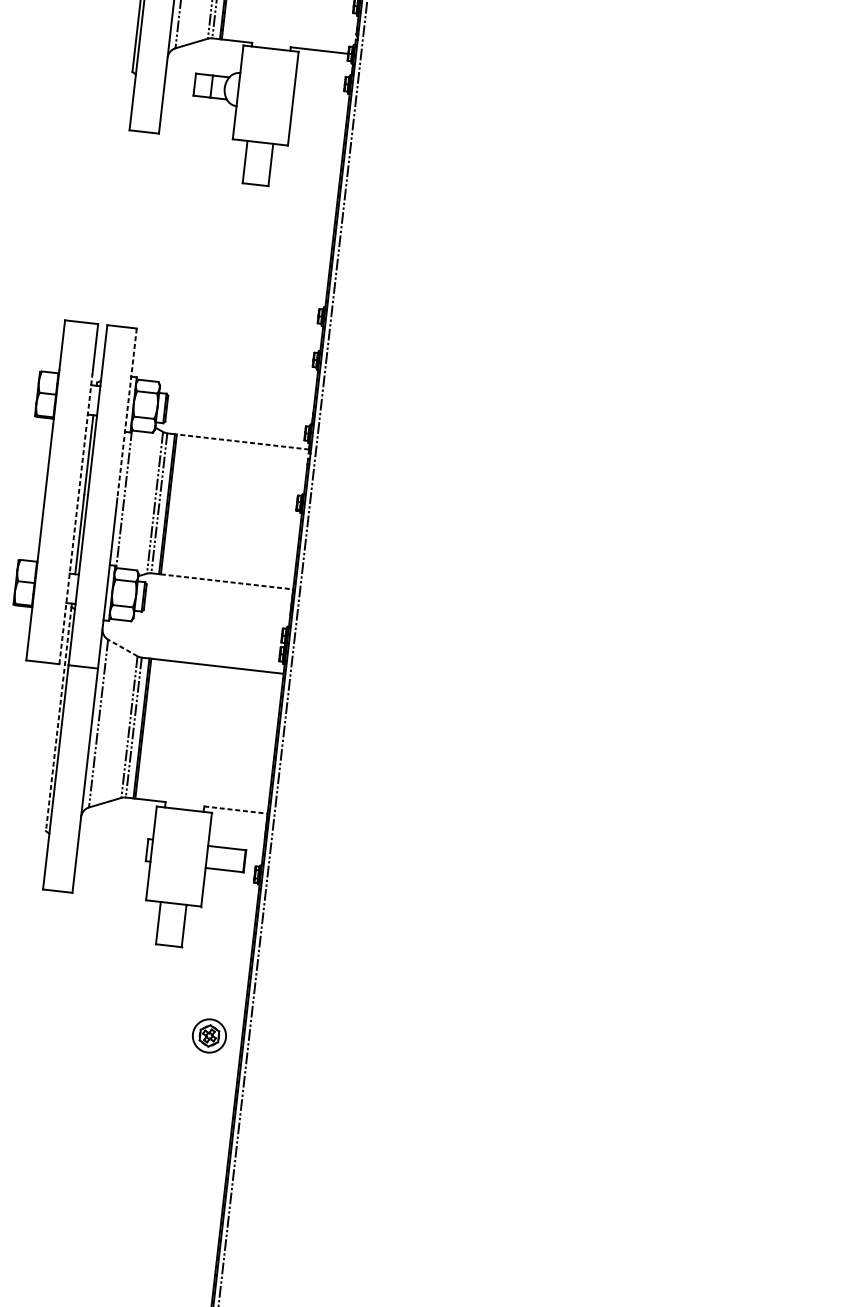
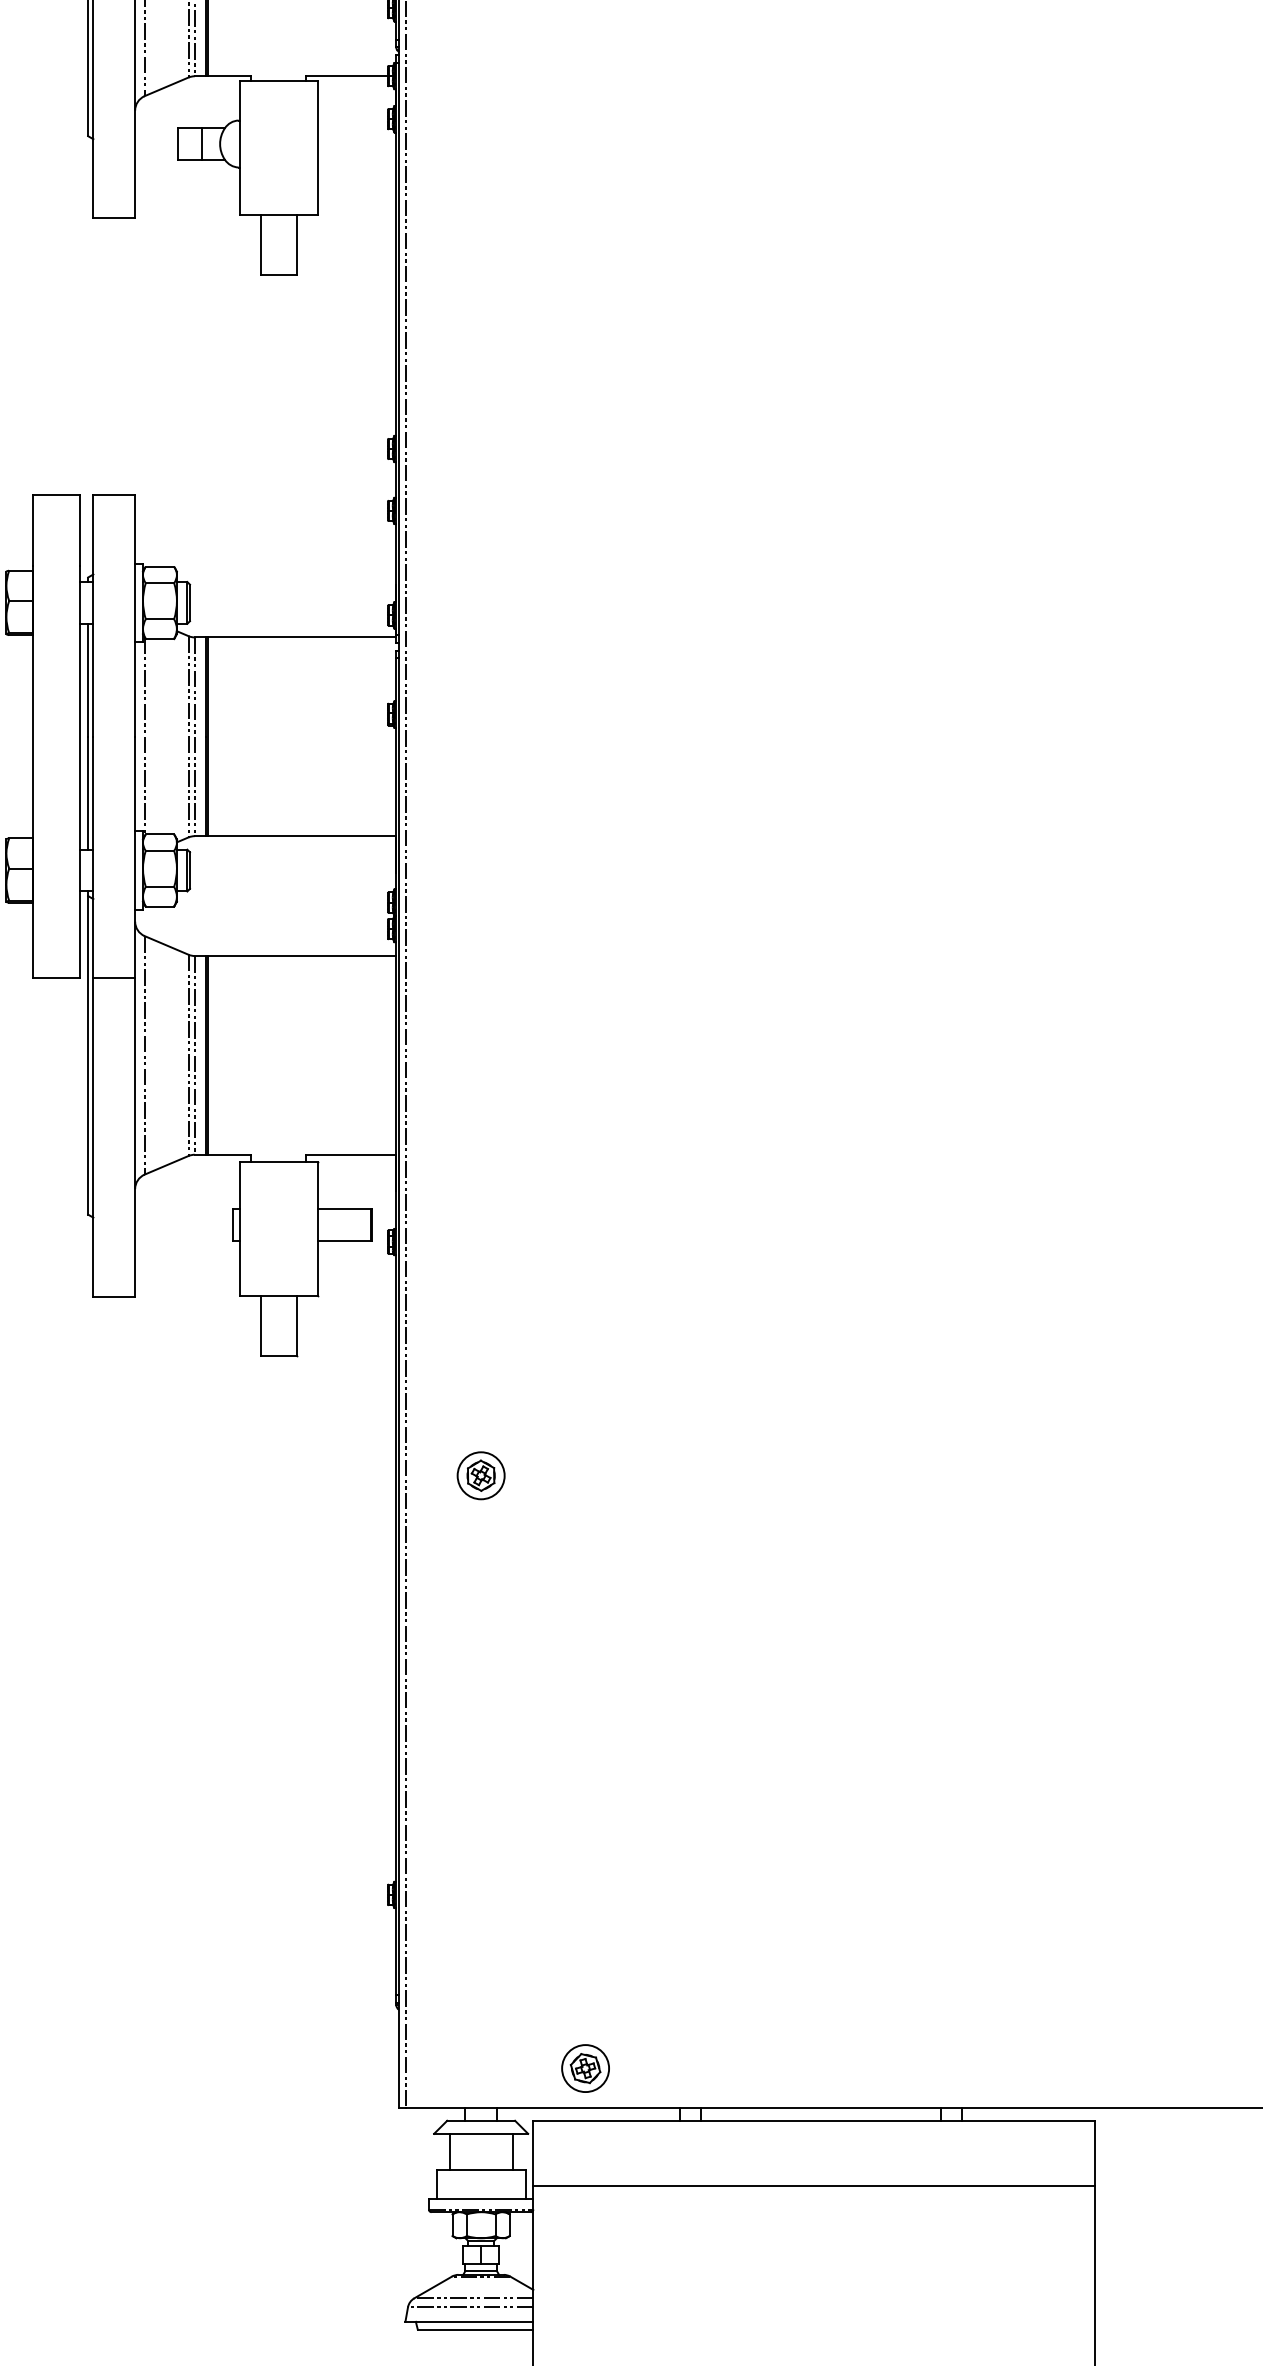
line: (127, 413) -> (135, 616), dashed -> solid
line: (242, 441) -> (301, 637), dashed -> solid
line: (76, 518) -> (80, 771), dashed -> solid
line: (227, 582) -> (302, 836), dashed -> solid
line: (122, 647) -> (166, 945), dashed -> solid
line: (58, 719) -> (88, 1055), dashed -> solid
line: (236, 809) -> (351, 1154), dashed -> solid
part: (209, 1035) -> (480, 1475), moved

